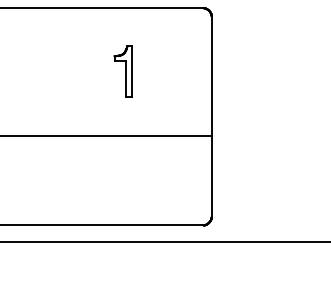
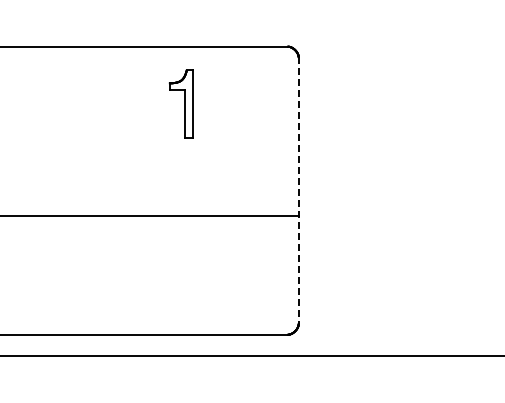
part: (122, 71) -> (180, 103), moved
line: (211, 117) -> (298, 191), solid -> dashed

